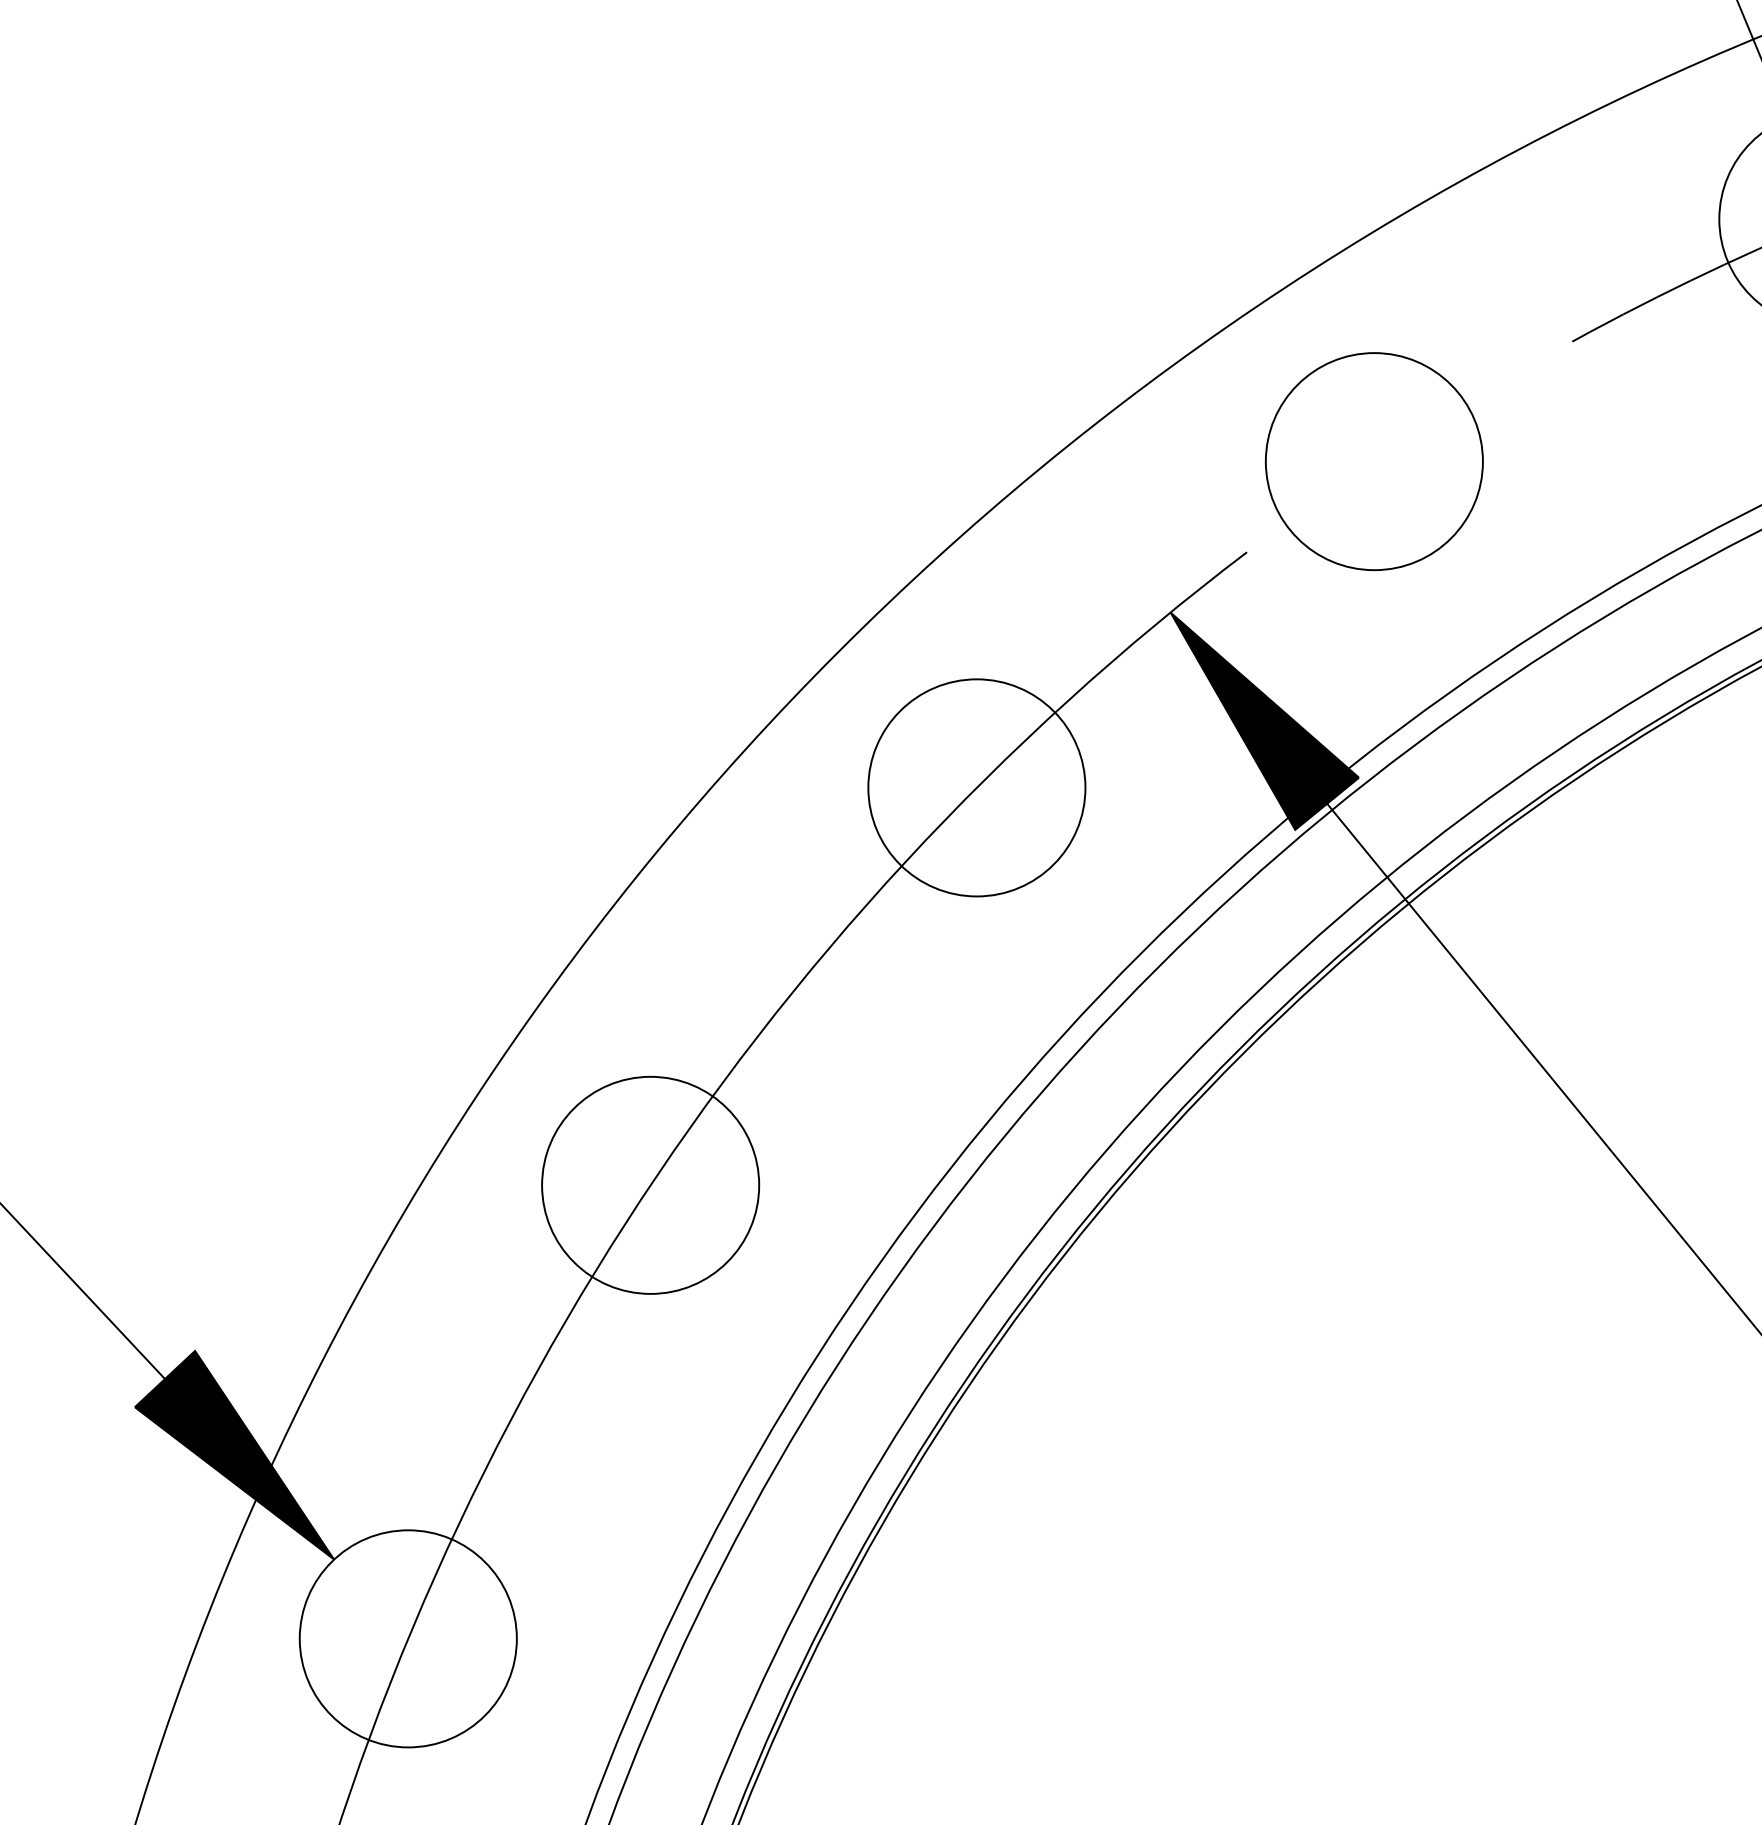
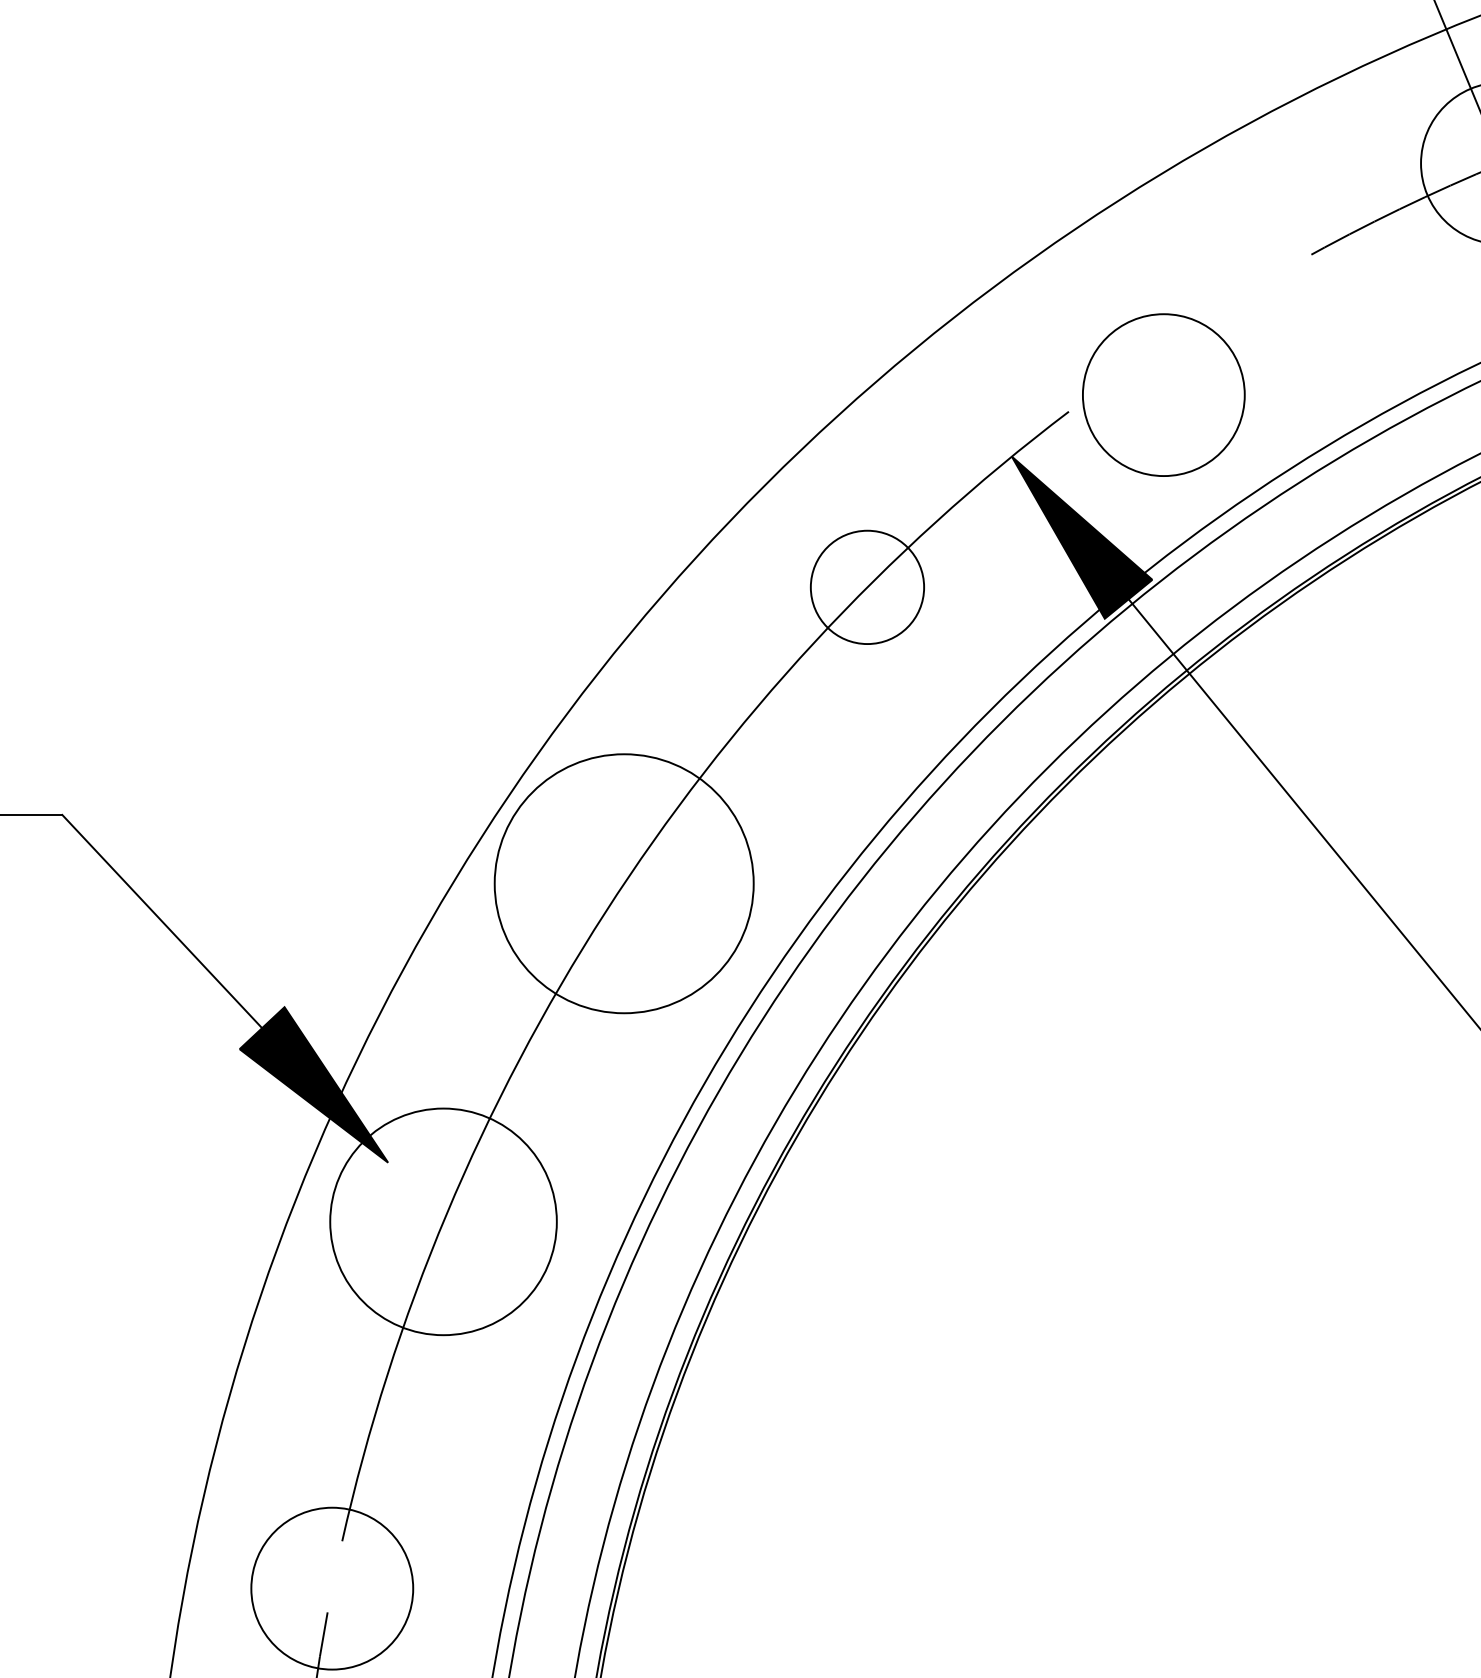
circle: (1373, 460) -> (1163, 394), moved
circle: (976, 788) -> (867, 587), size x0.7
circle: (651, 1185) -> (624, 883), size x1.6
circle: (408, 1638) -> (443, 1221), size x1.4

